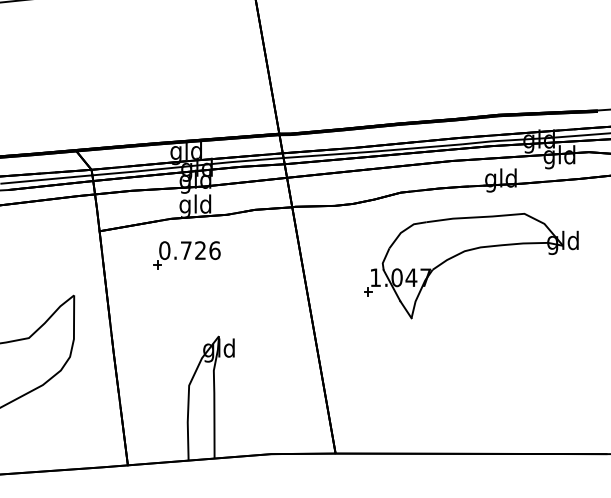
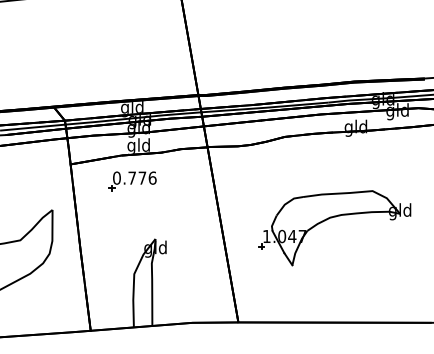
text: (200, 250) -> (142, 178), 0.726 -> 0.776
part: (468, 251) -> (332, 217), moved

